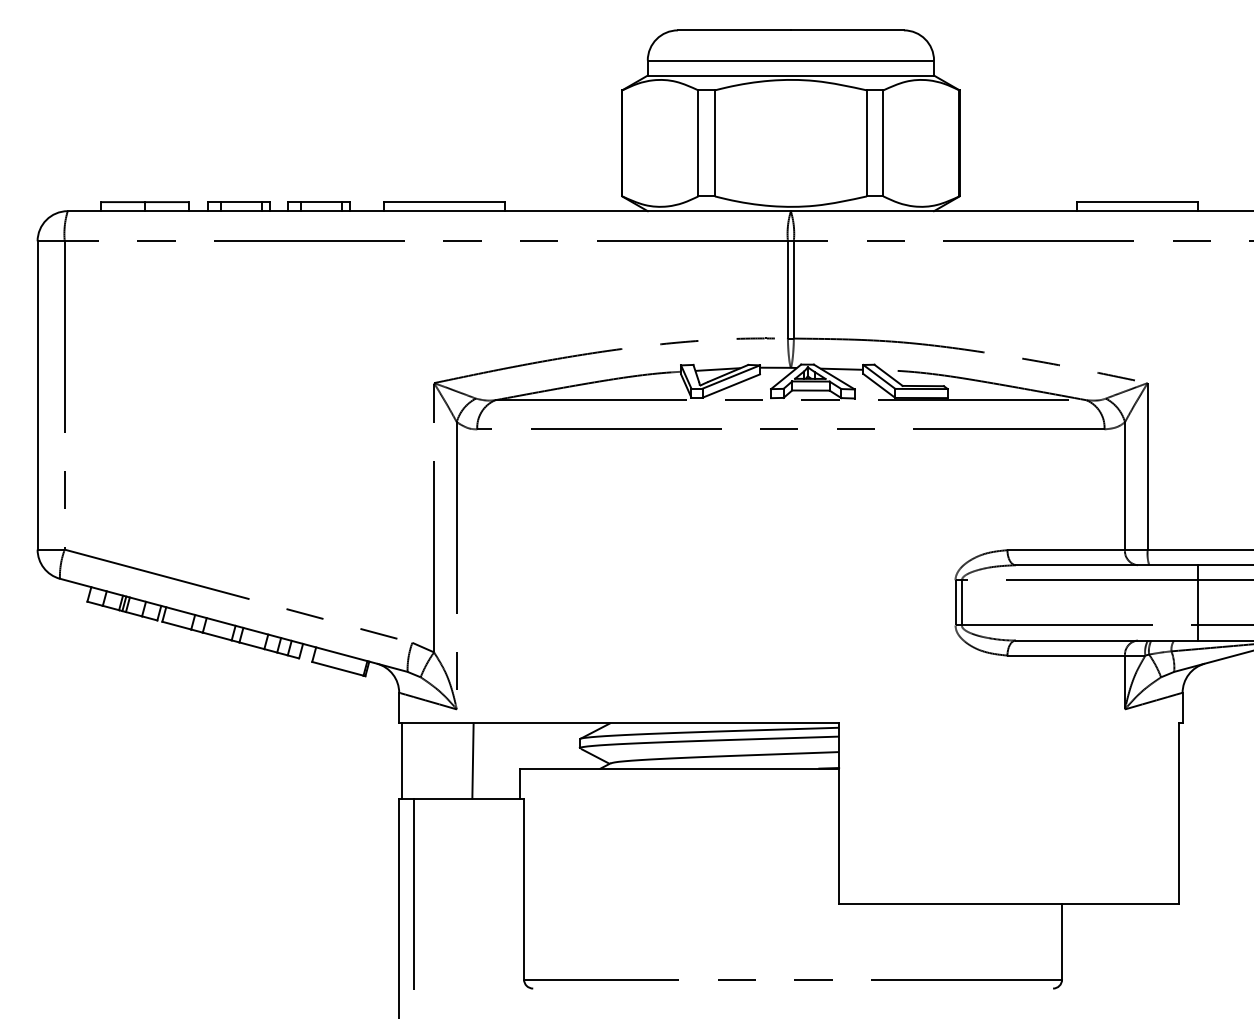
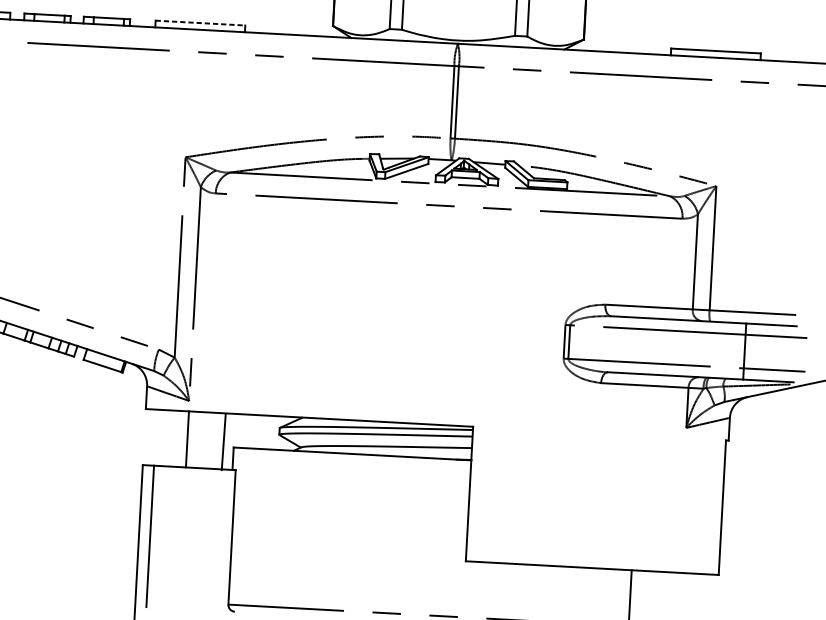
line: (444, 202) -> (200, 23), solid -> dashed
line: (402, 760) -> (187, 438), moved
line: (472, 760) -> (223, 441), moved

